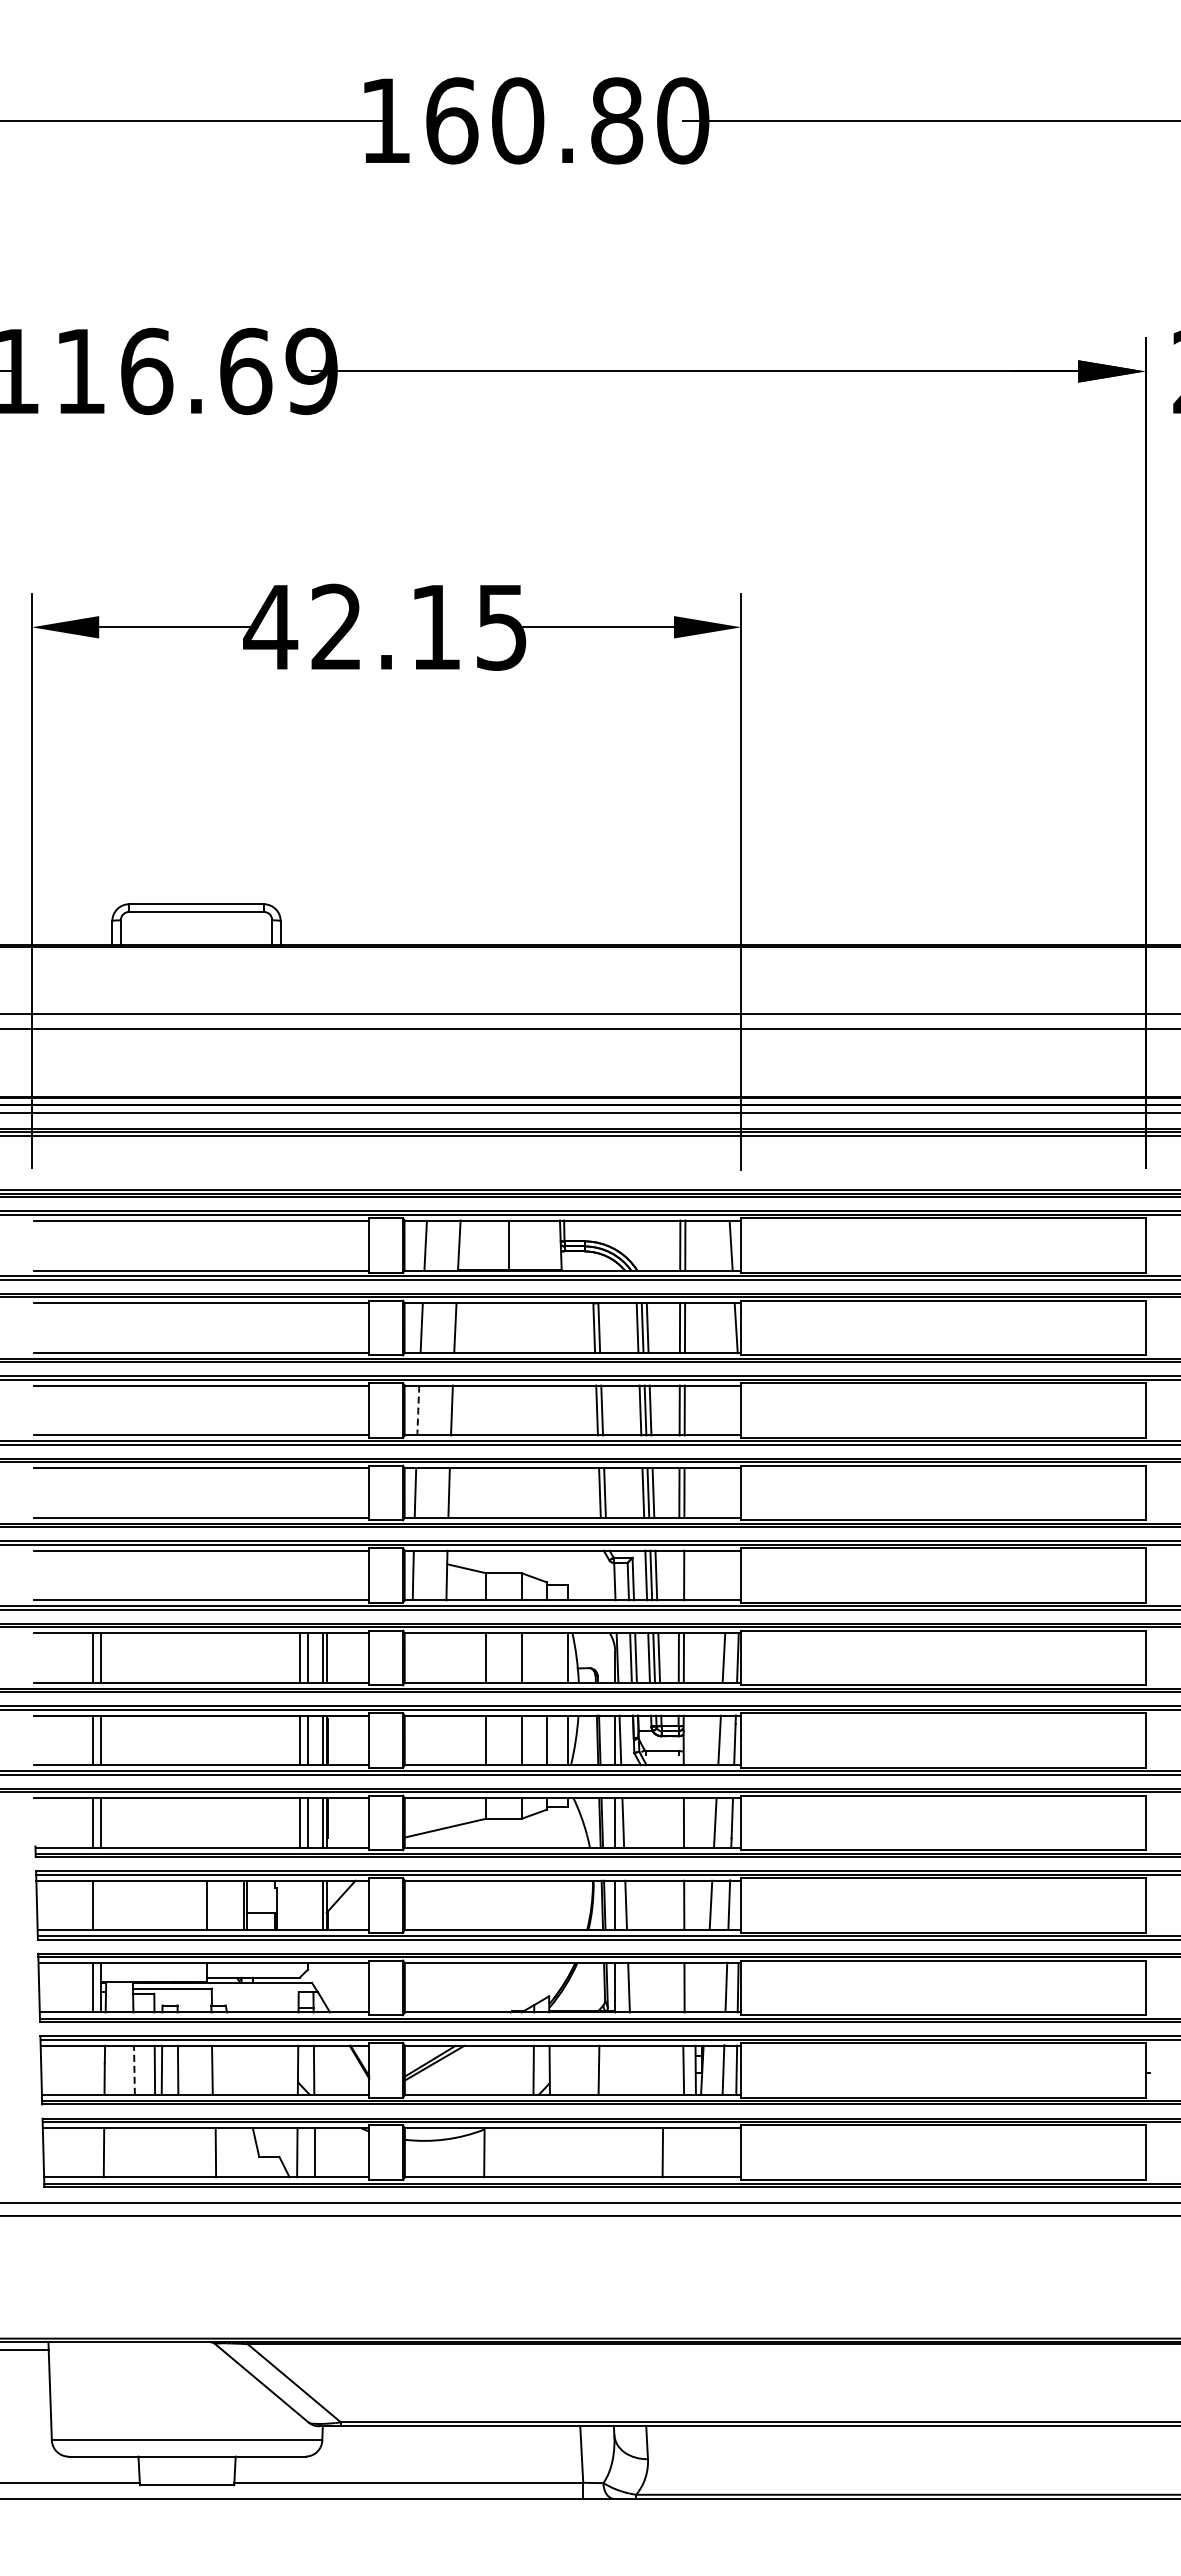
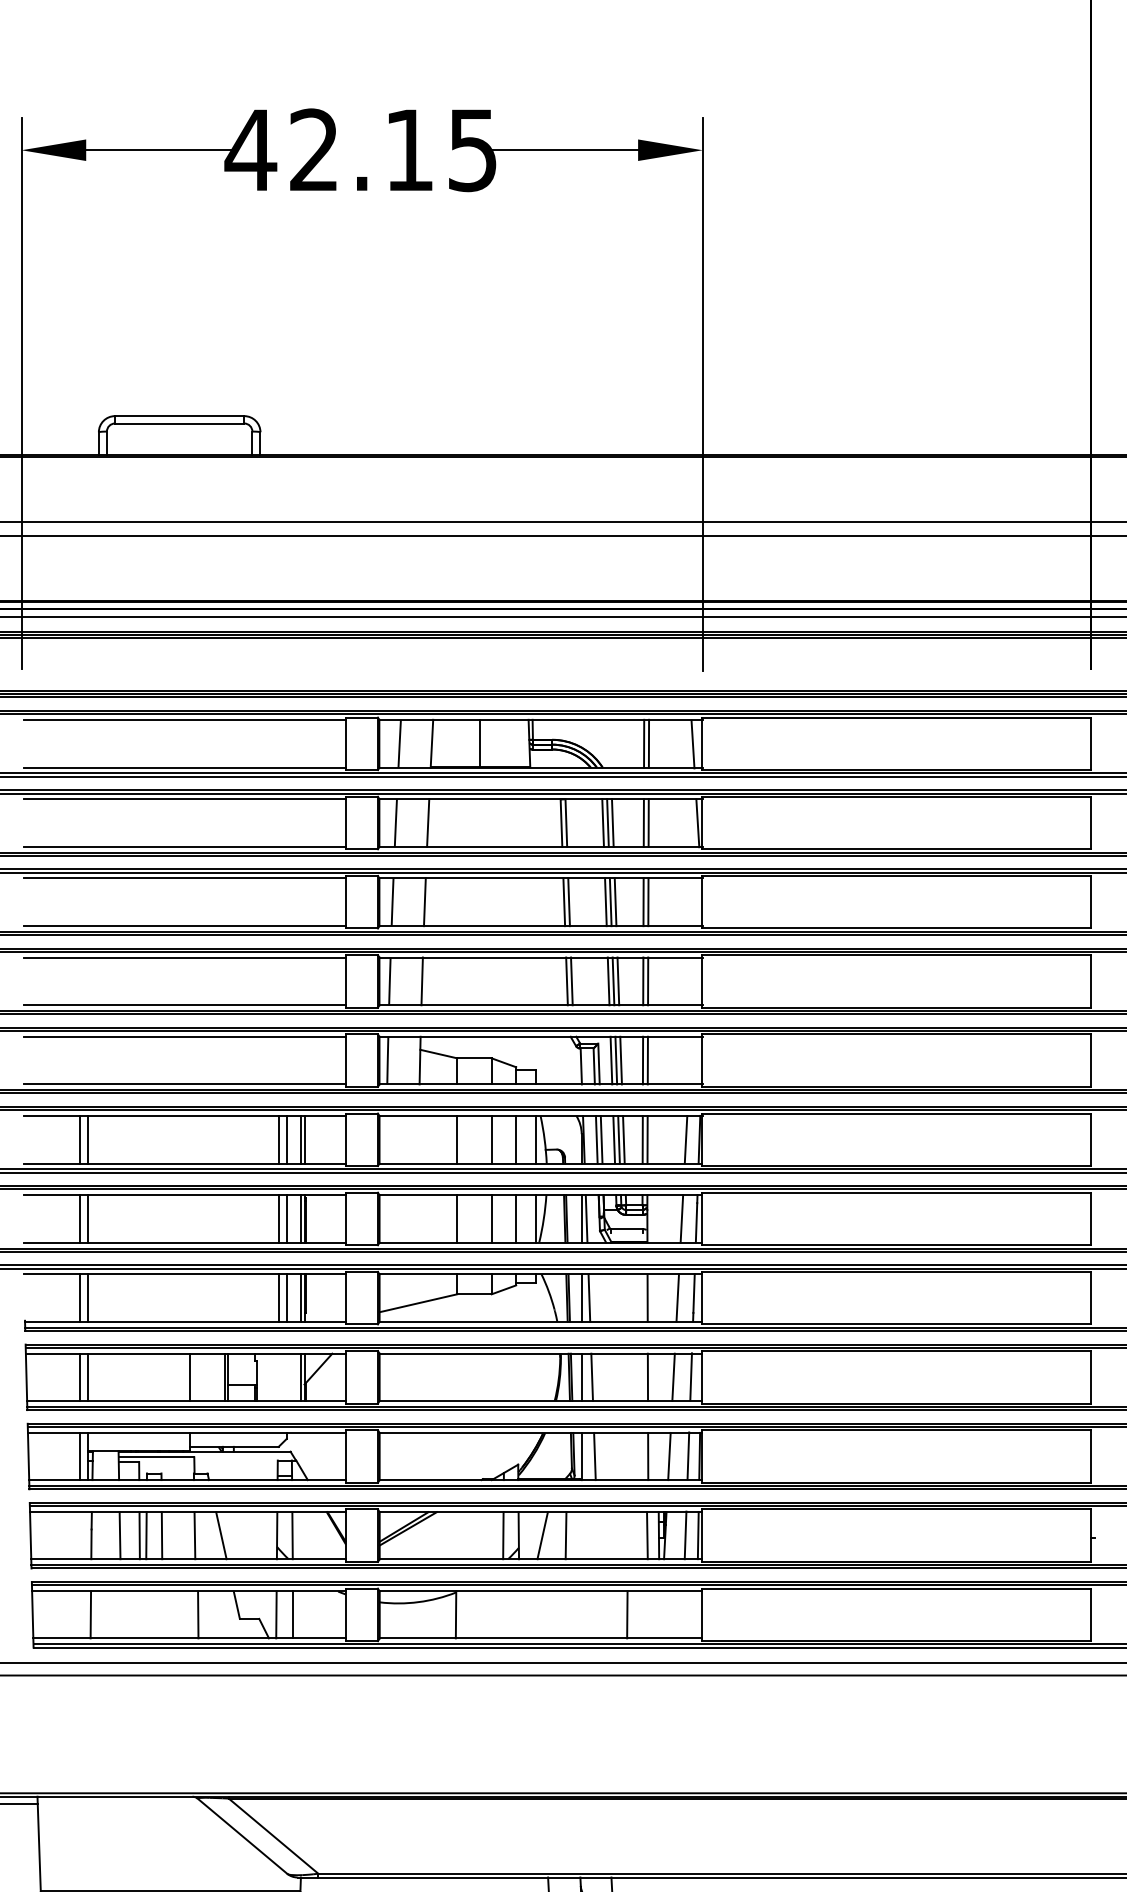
arc: (418, 1410) -> (392, 902), dashed -> solid
line: (679, 1575) -> (643, 1060), added
line: (547, 1657) -> (516, 1139), added
line: (101, 1904) -> (88, 1376), added
line: (706, 1987) -> (669, 1456), added
line: (239, 2069) -> (220, 1534), added
line: (574, 2069) -> (542, 1534), added
line: (134, 2070) -> (120, 1535), dashed -> solid

